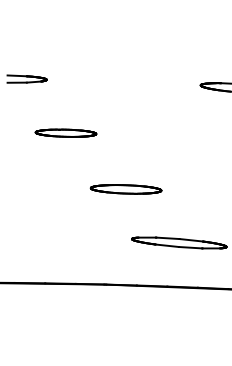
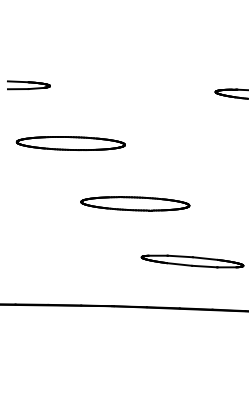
part: (65, 133) -> (70, 143), size x1.67
part: (126, 189) -> (135, 203), size x1.43

